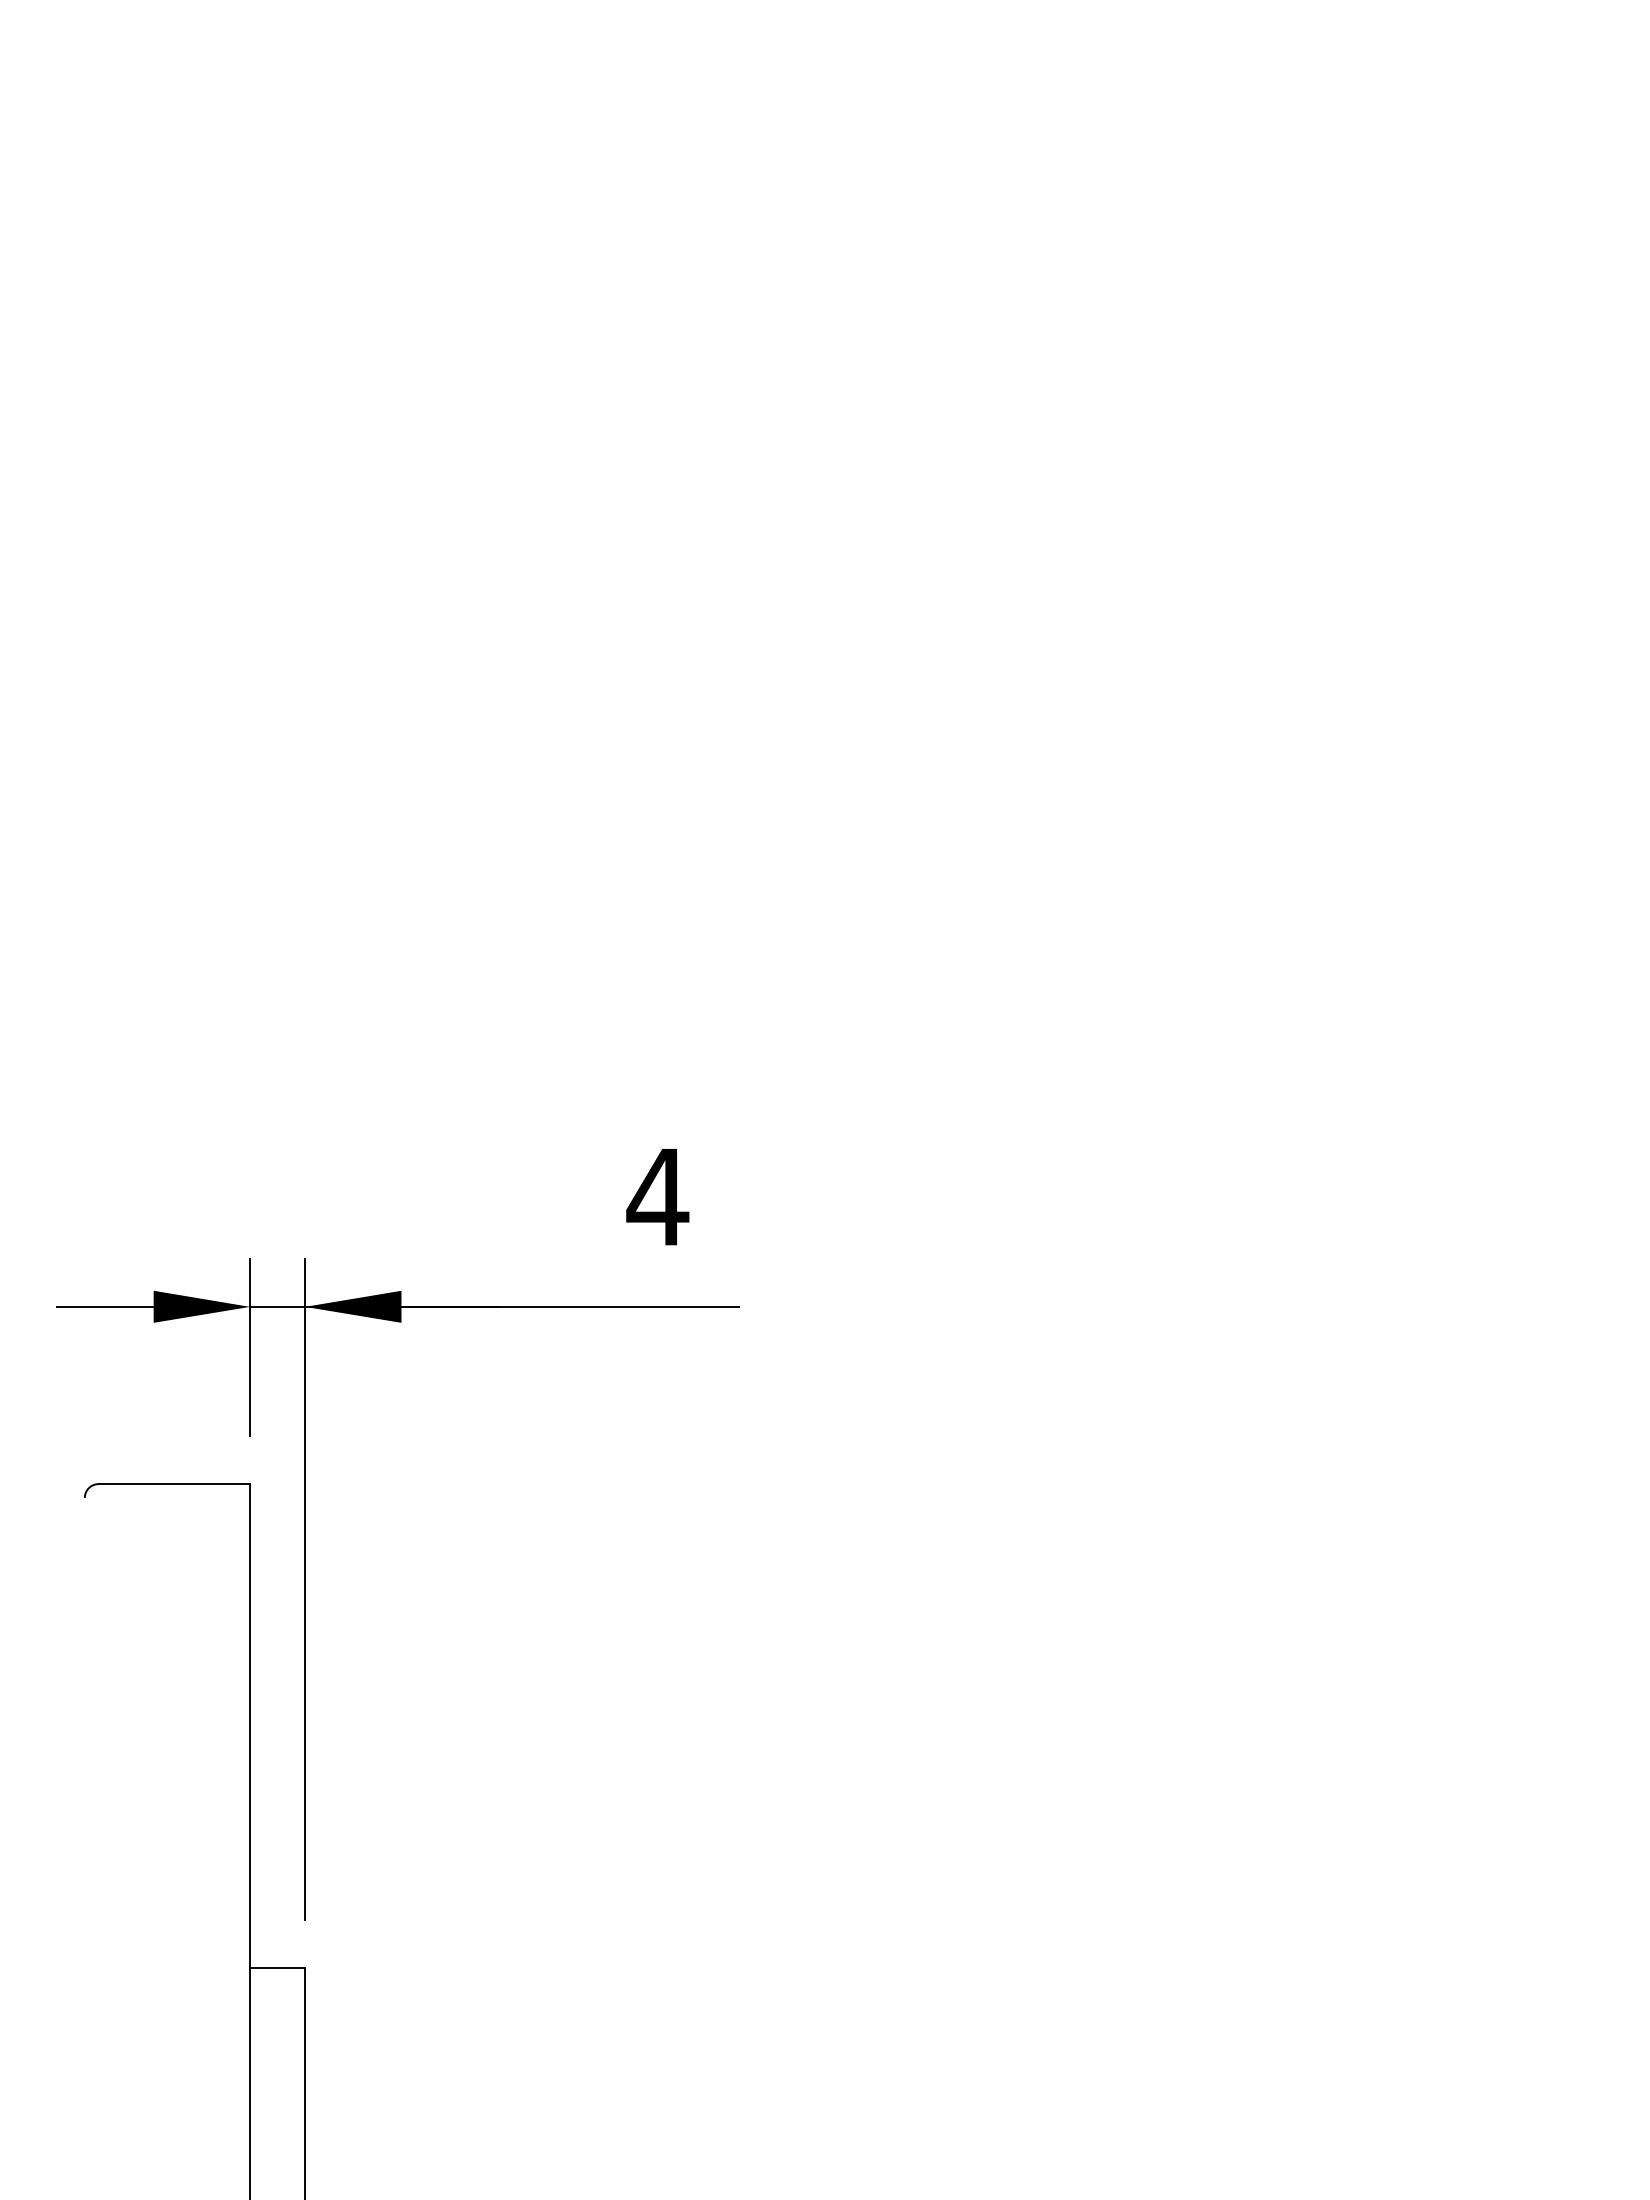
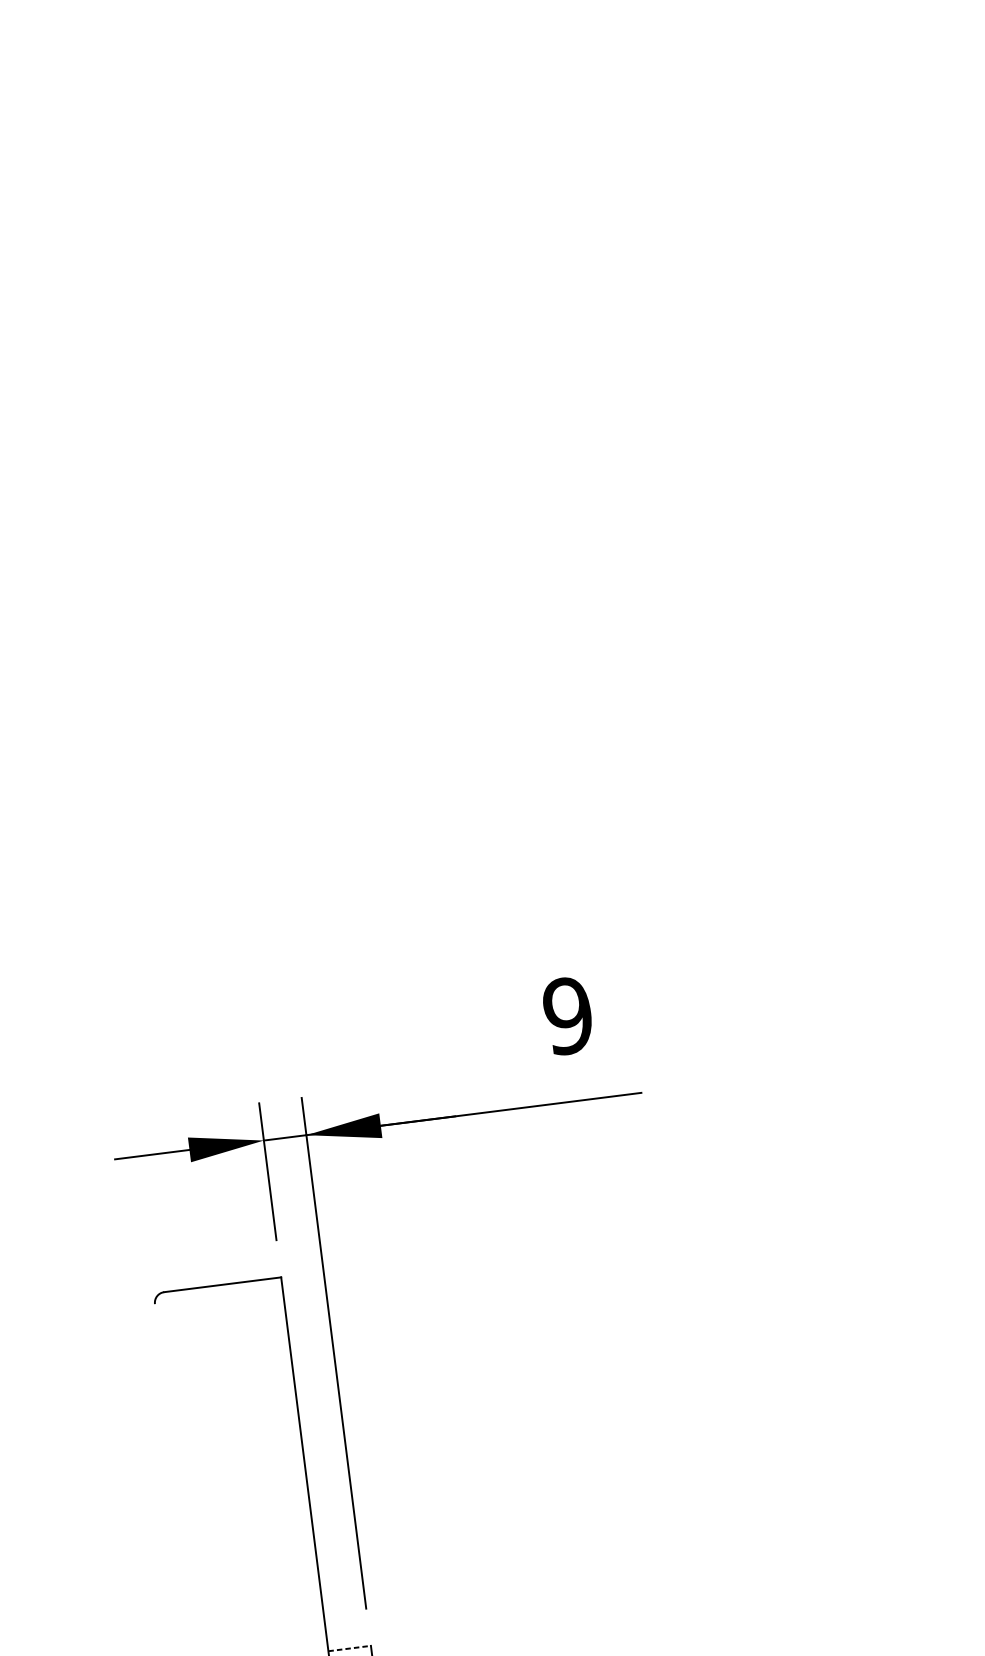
text: (657, 1197) -> (567, 1016), 4 -> 9
line: (277, 1968) -> (349, 1648), solid -> dashed

